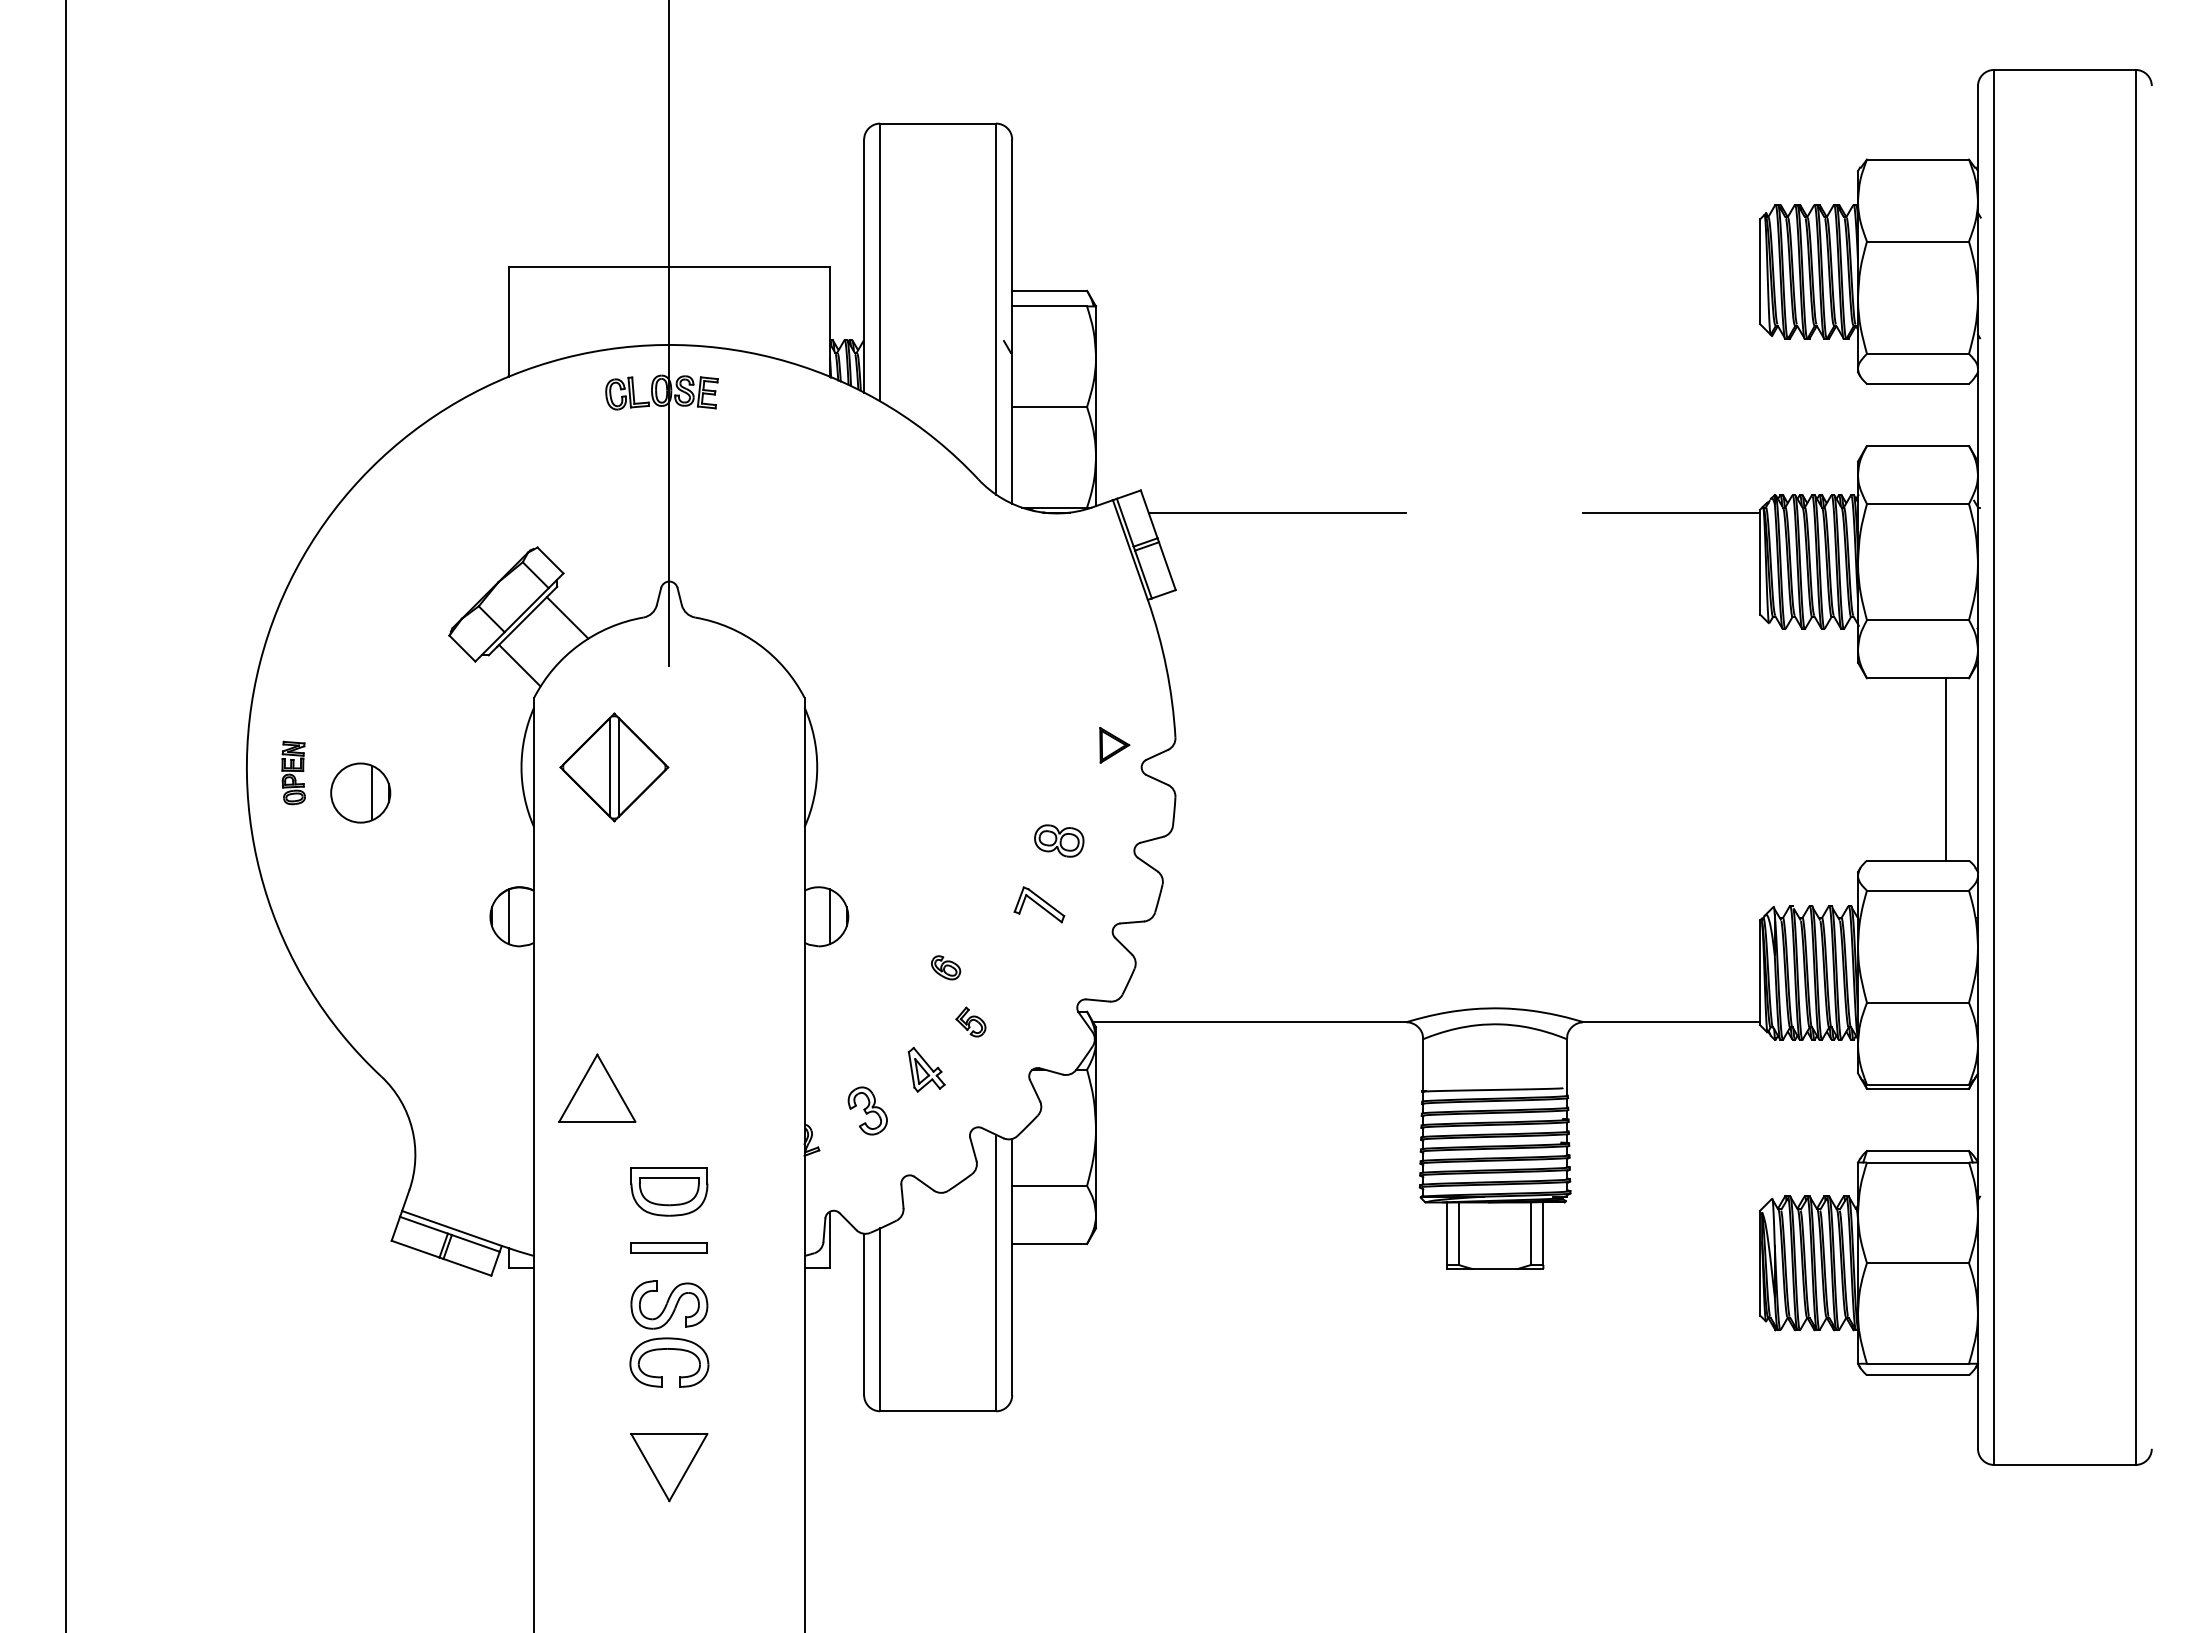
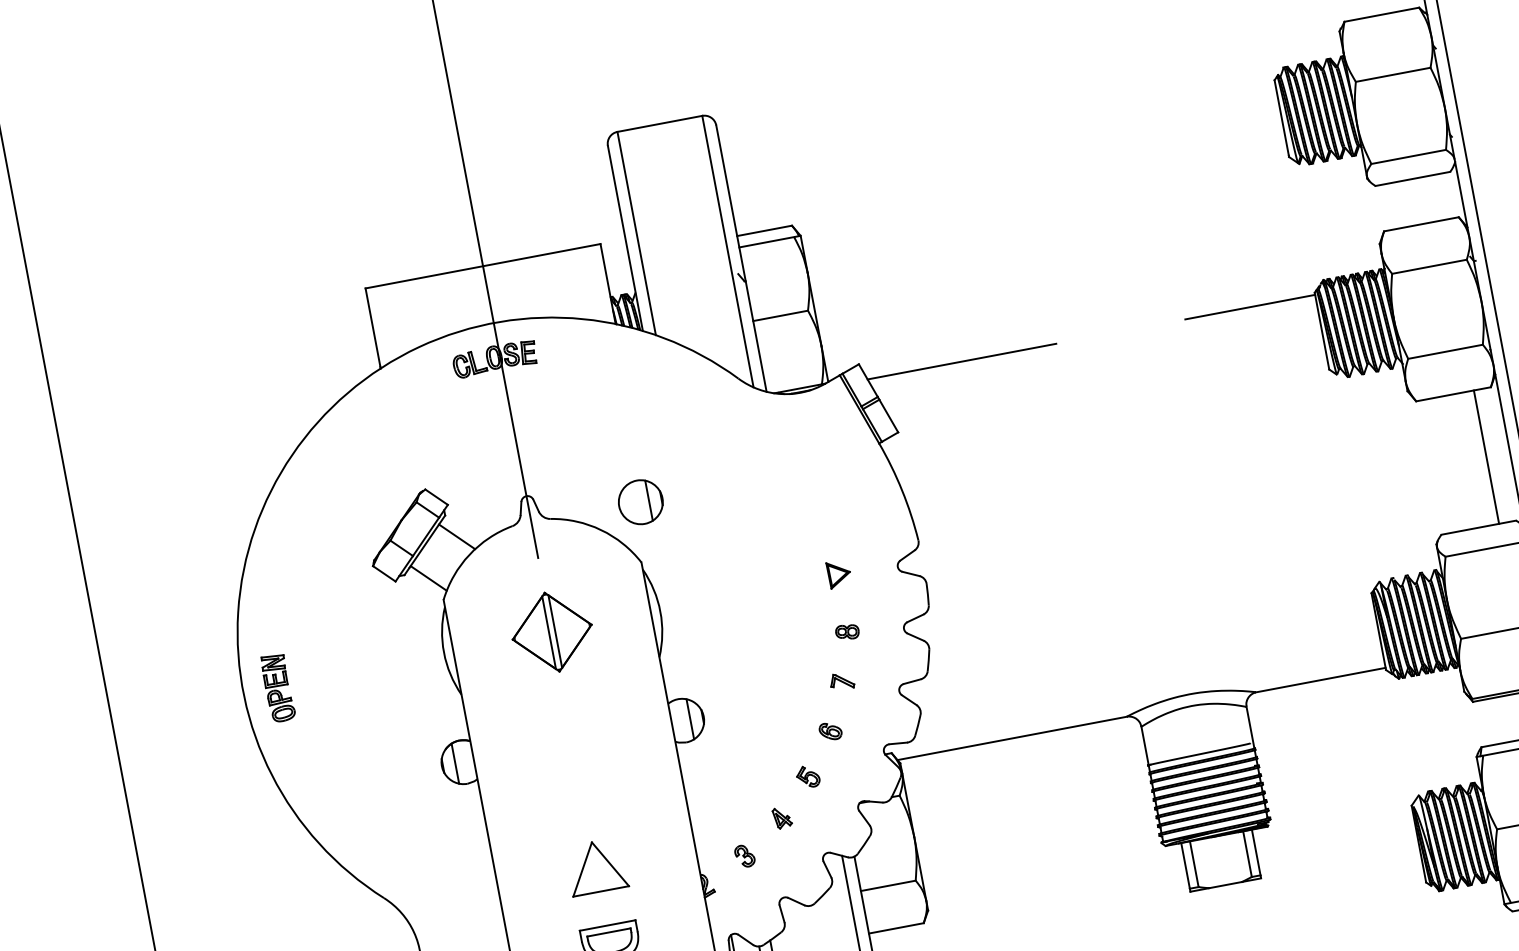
part: (1114, 745) -> (839, 574), moved
part: (614, 767) -> (552, 632), moved
part: (293, 772) -> (277, 687), size x1.43
part: (360, 792) -> (640, 501), moved
part: (1058, 840) -> (847, 631), size x0.62
part: (1039, 904) -> (841, 681), size x0.62
part: (946, 967) -> (830, 731), moved
part: (926, 1069) -> (782, 817), size x0.62
part: (597, 1087) -> (596, 866), moved
part: (867, 1110) -> (744, 855), size x0.62

